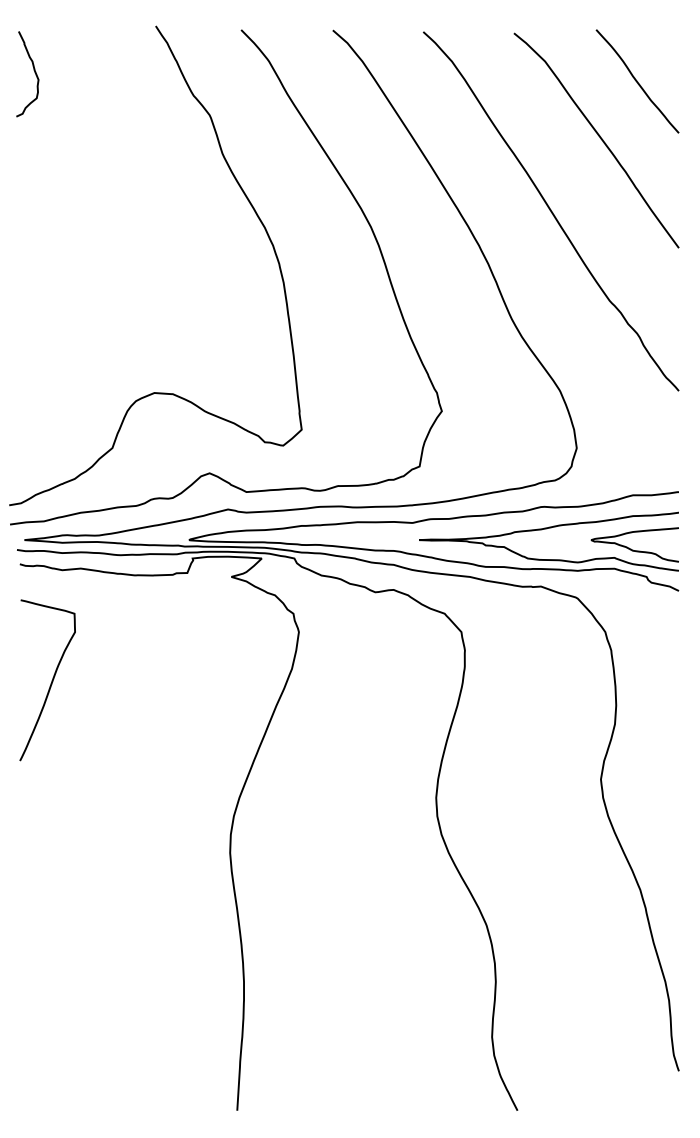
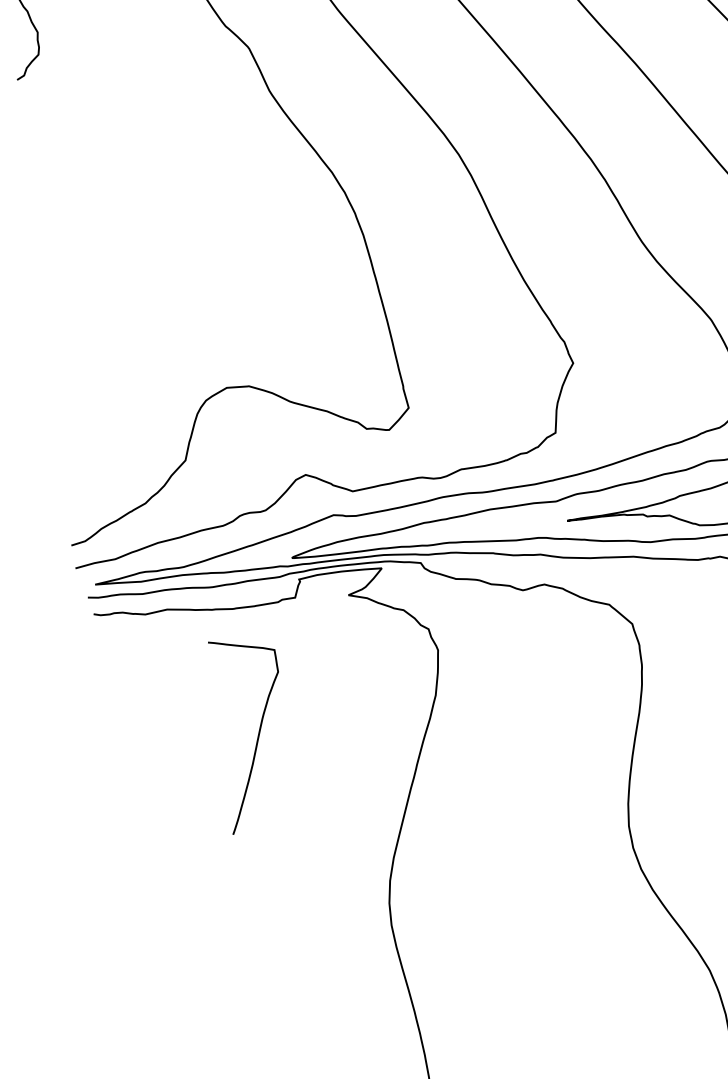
curve: (51, 680) -> (257, 733), moved

